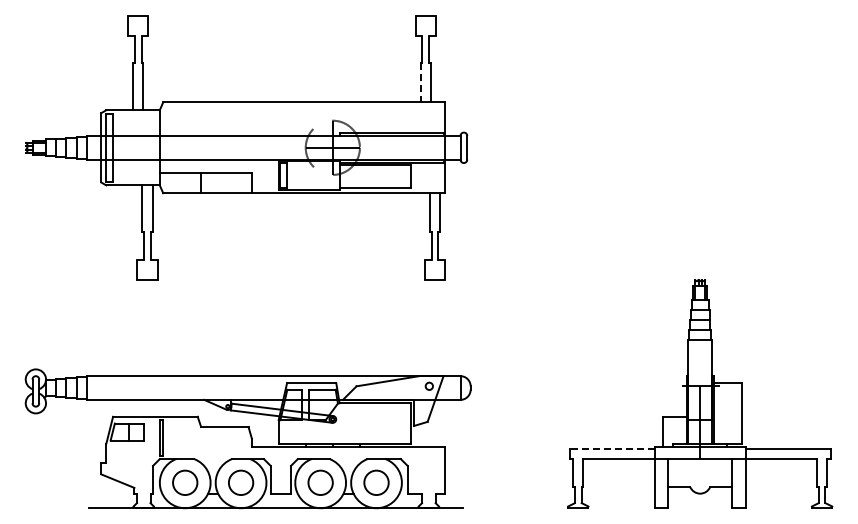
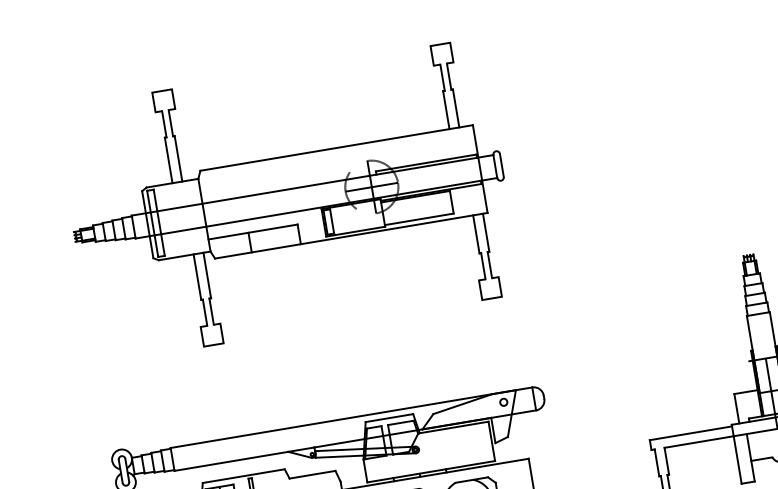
line: (420, 82) -> (446, 109), dashed -> solid
line: (611, 448) -> (690, 432), dashed -> solid

